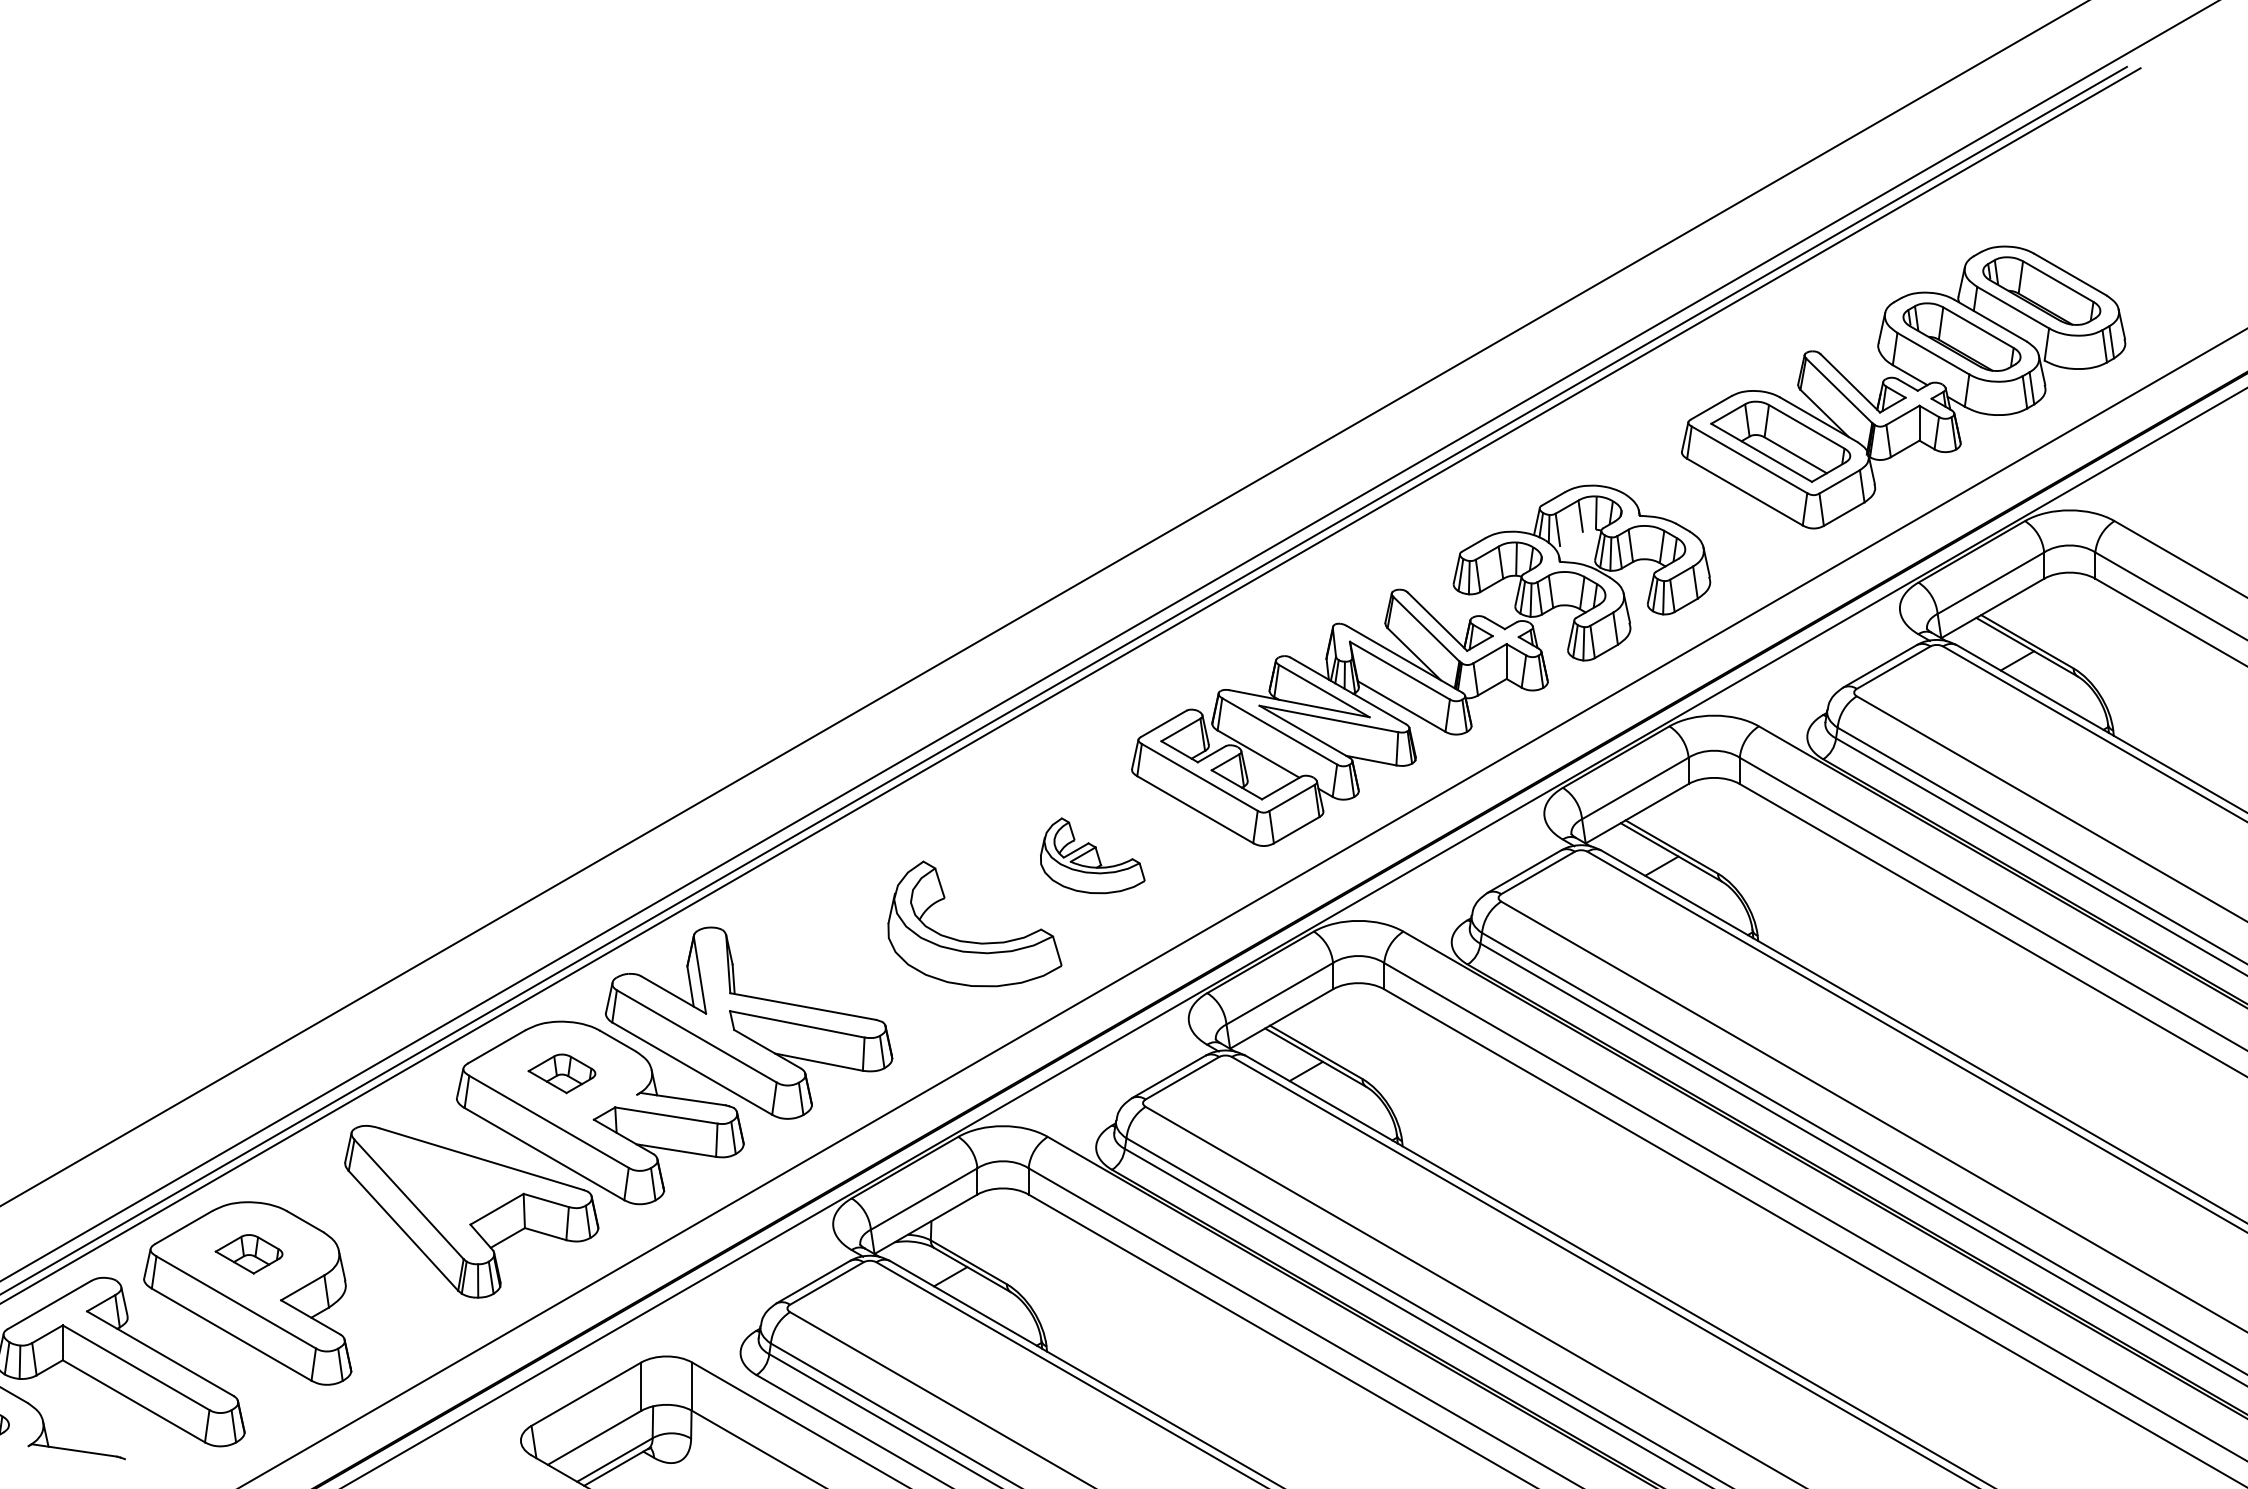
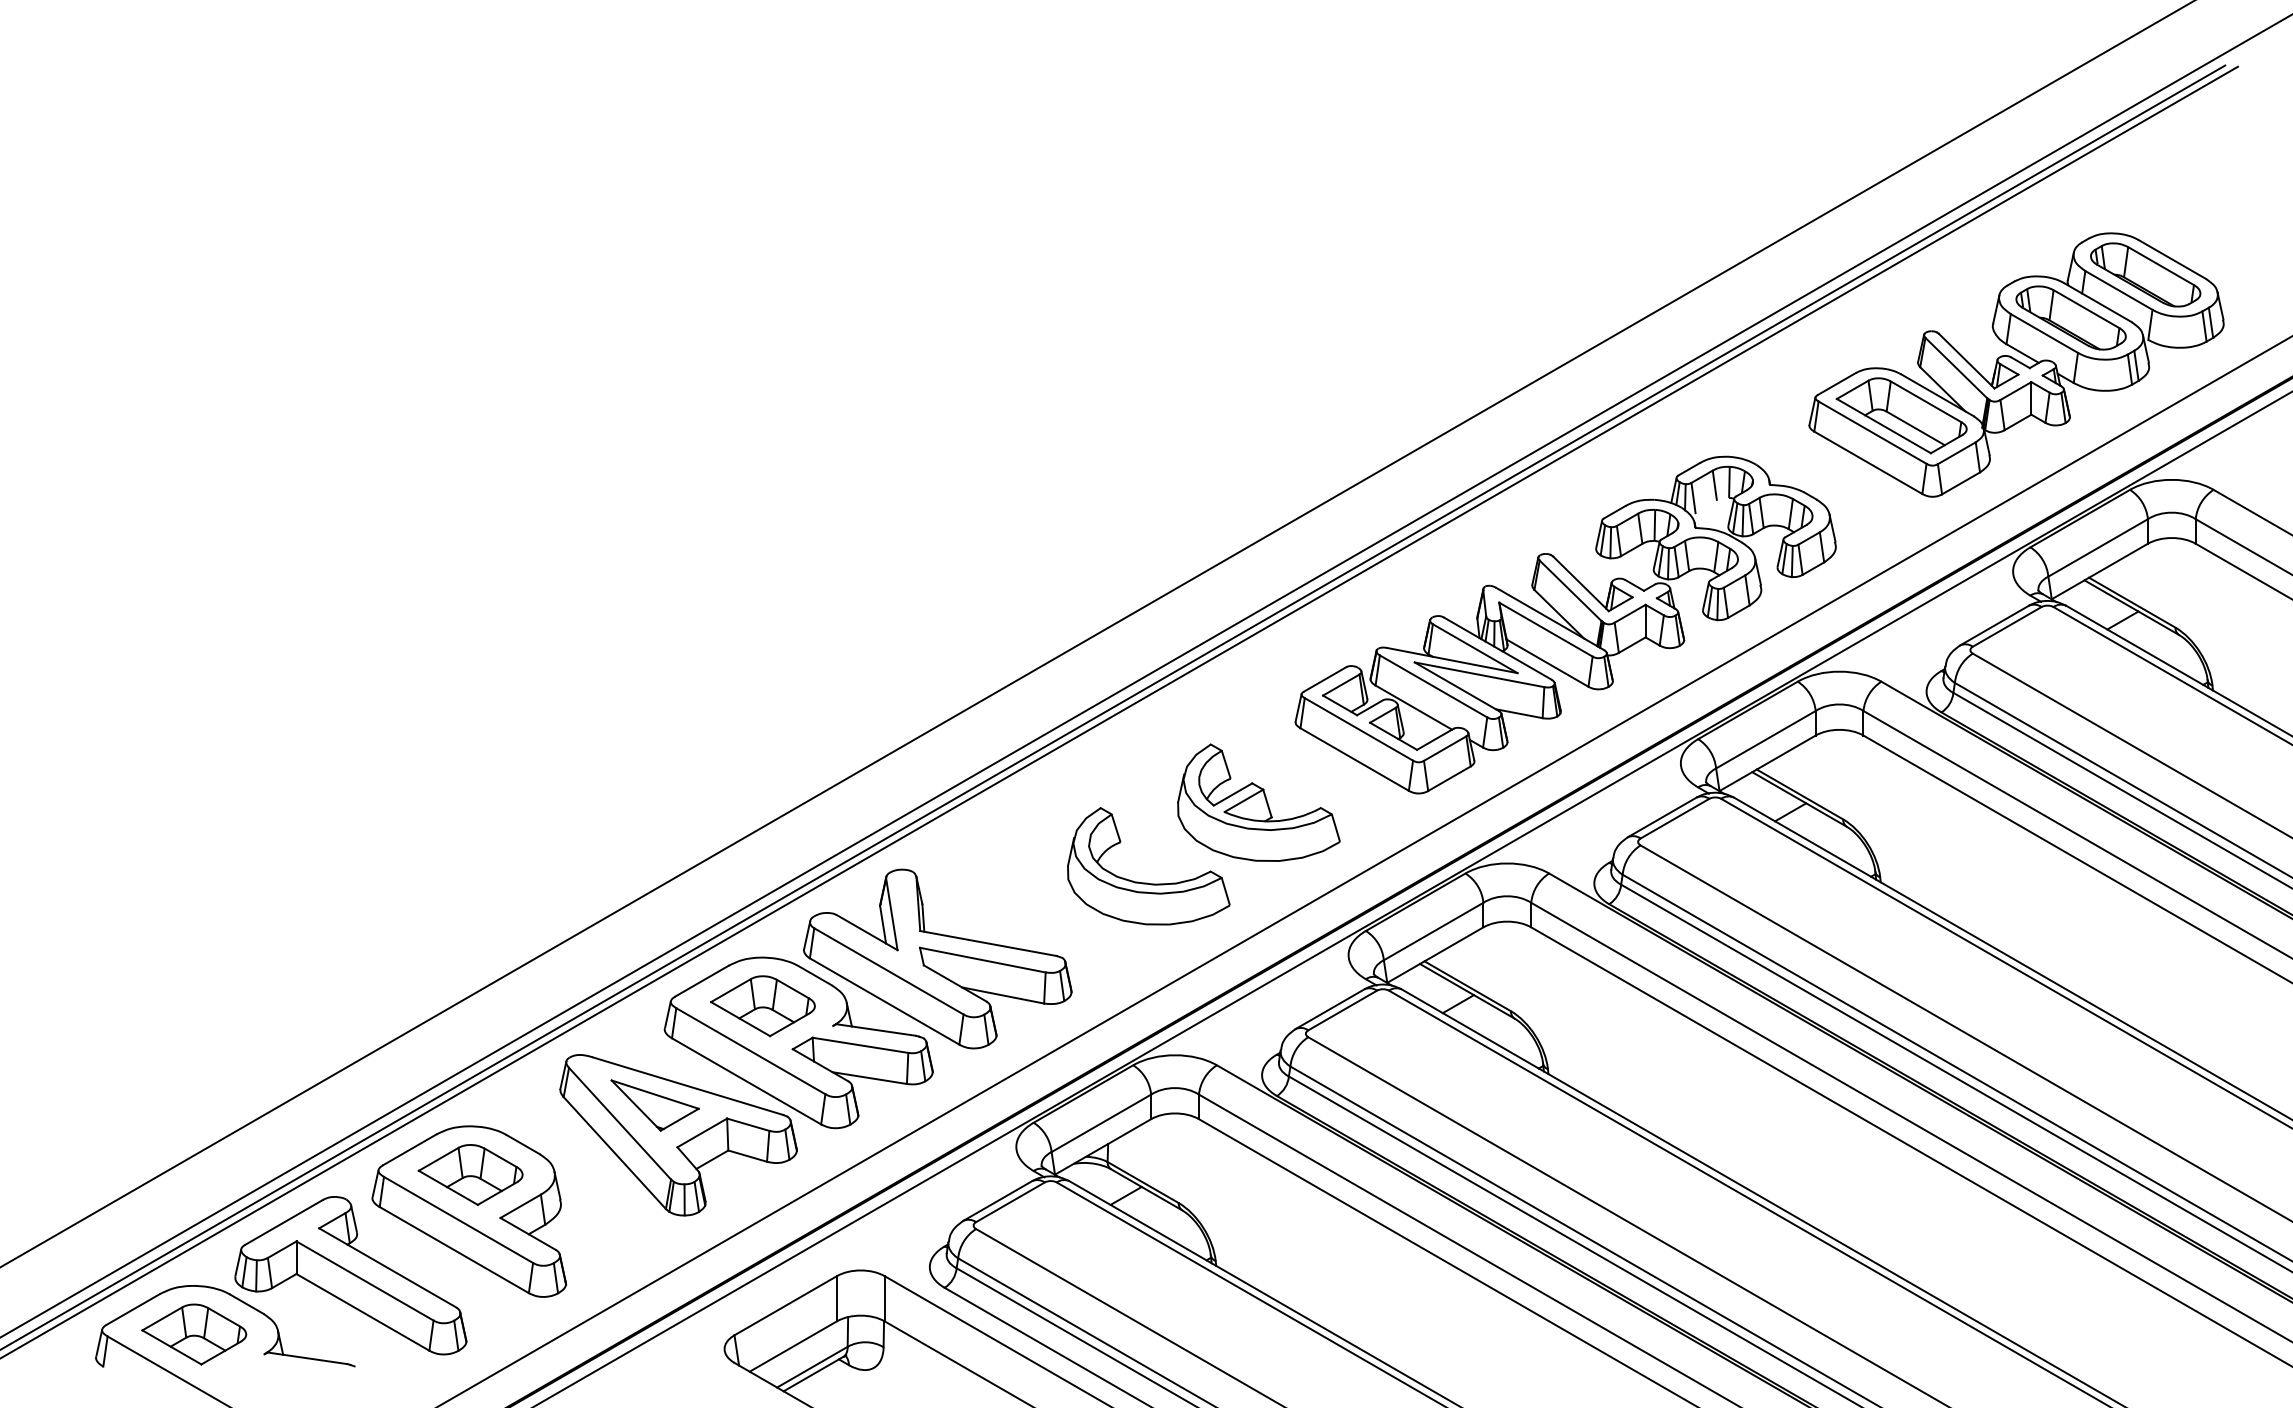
part: (1092, 855) -> (1258, 802), size x1.67
part: (561, 1073) -> (762, 1006), size x1.67
part: (445, 1179) -> (654, 1105), added
part: (249, 1253) -> (470, 1174), size x1.67

